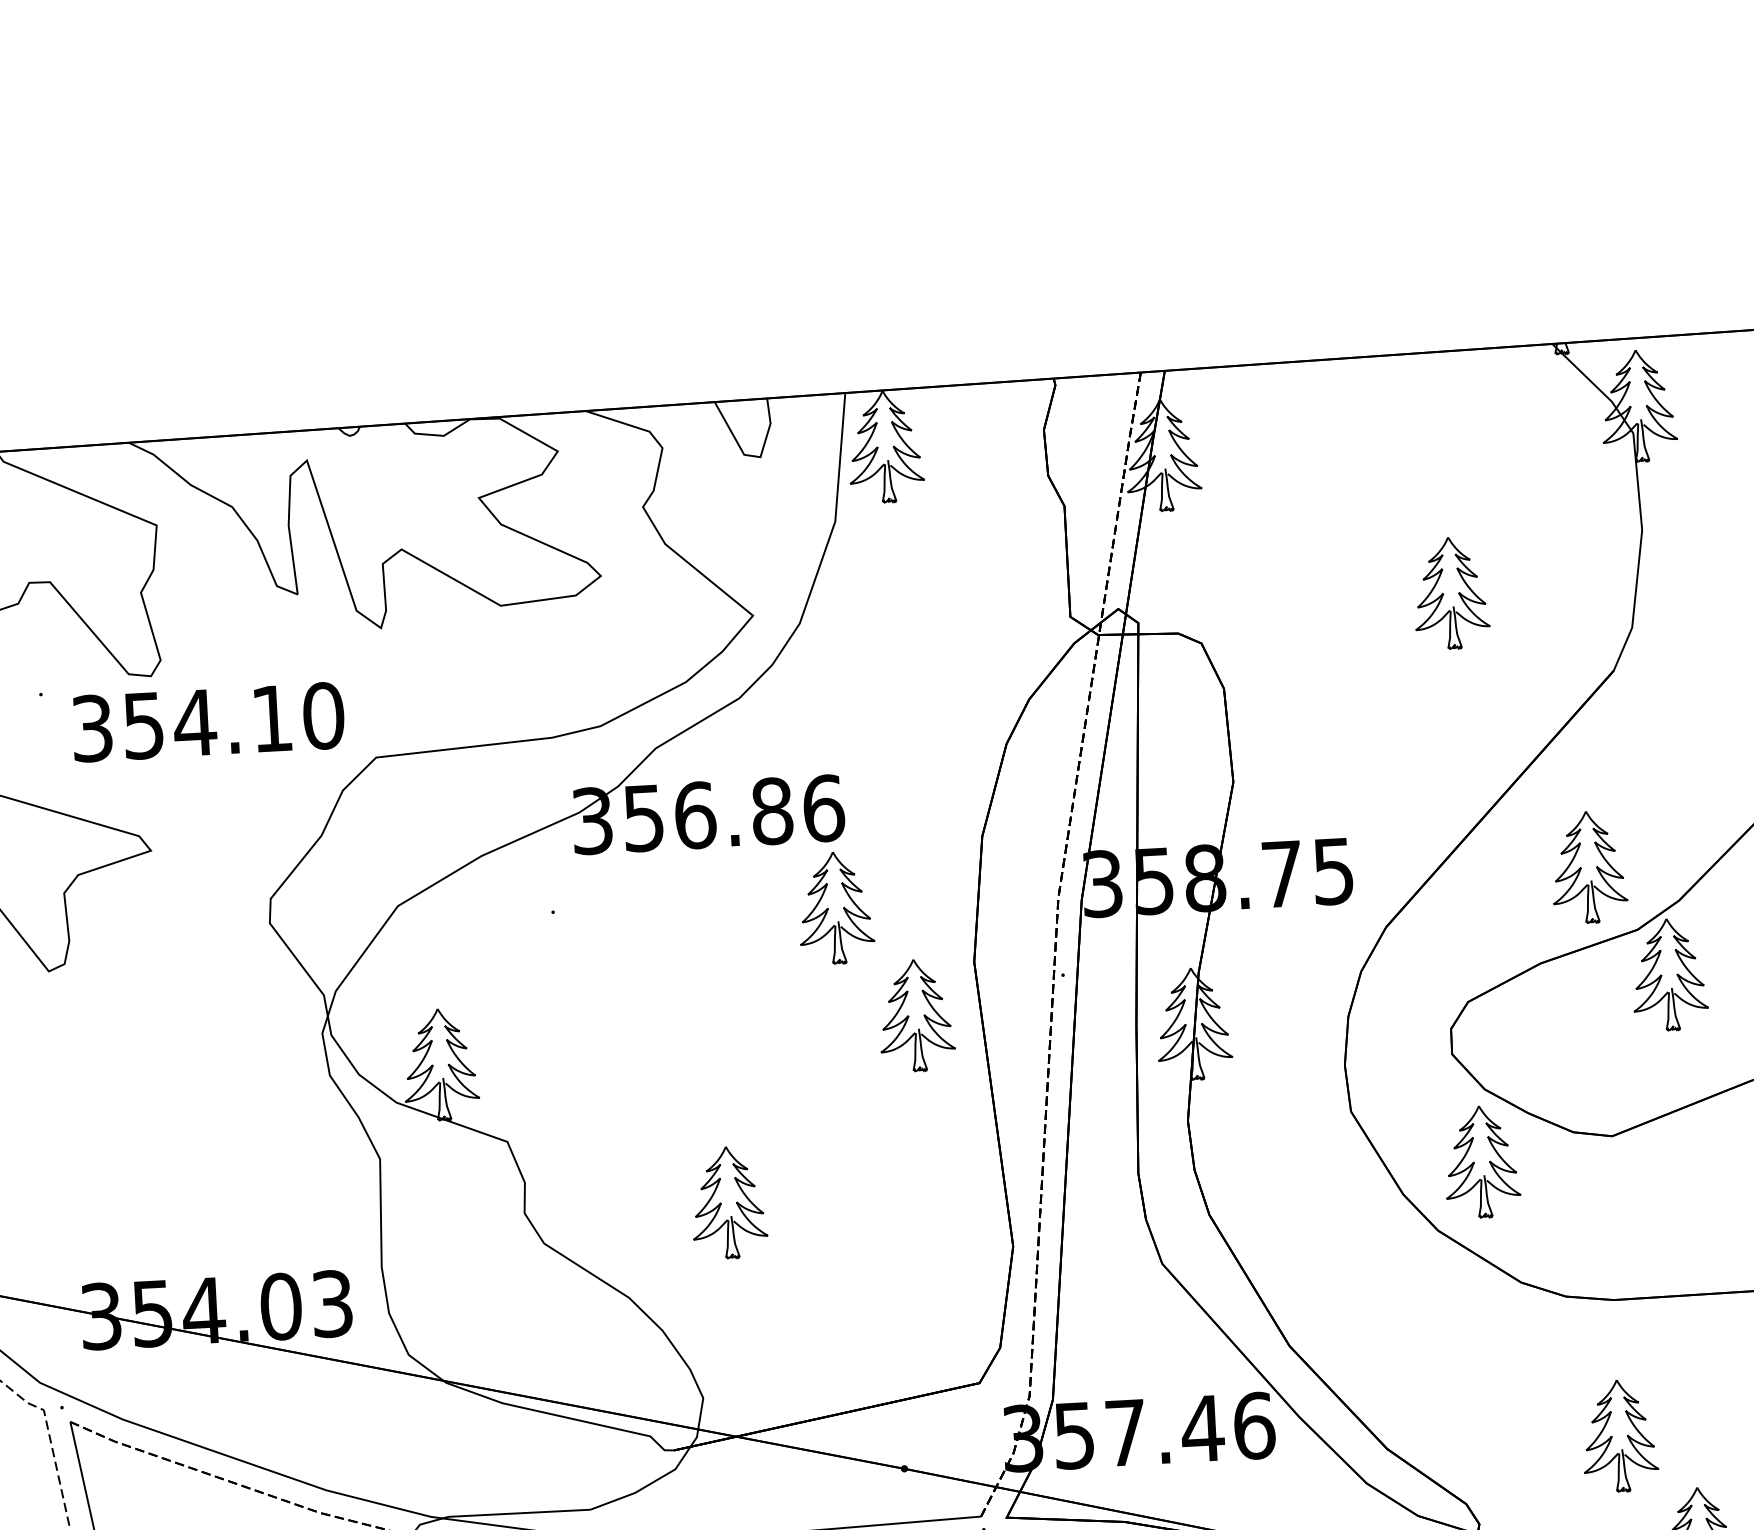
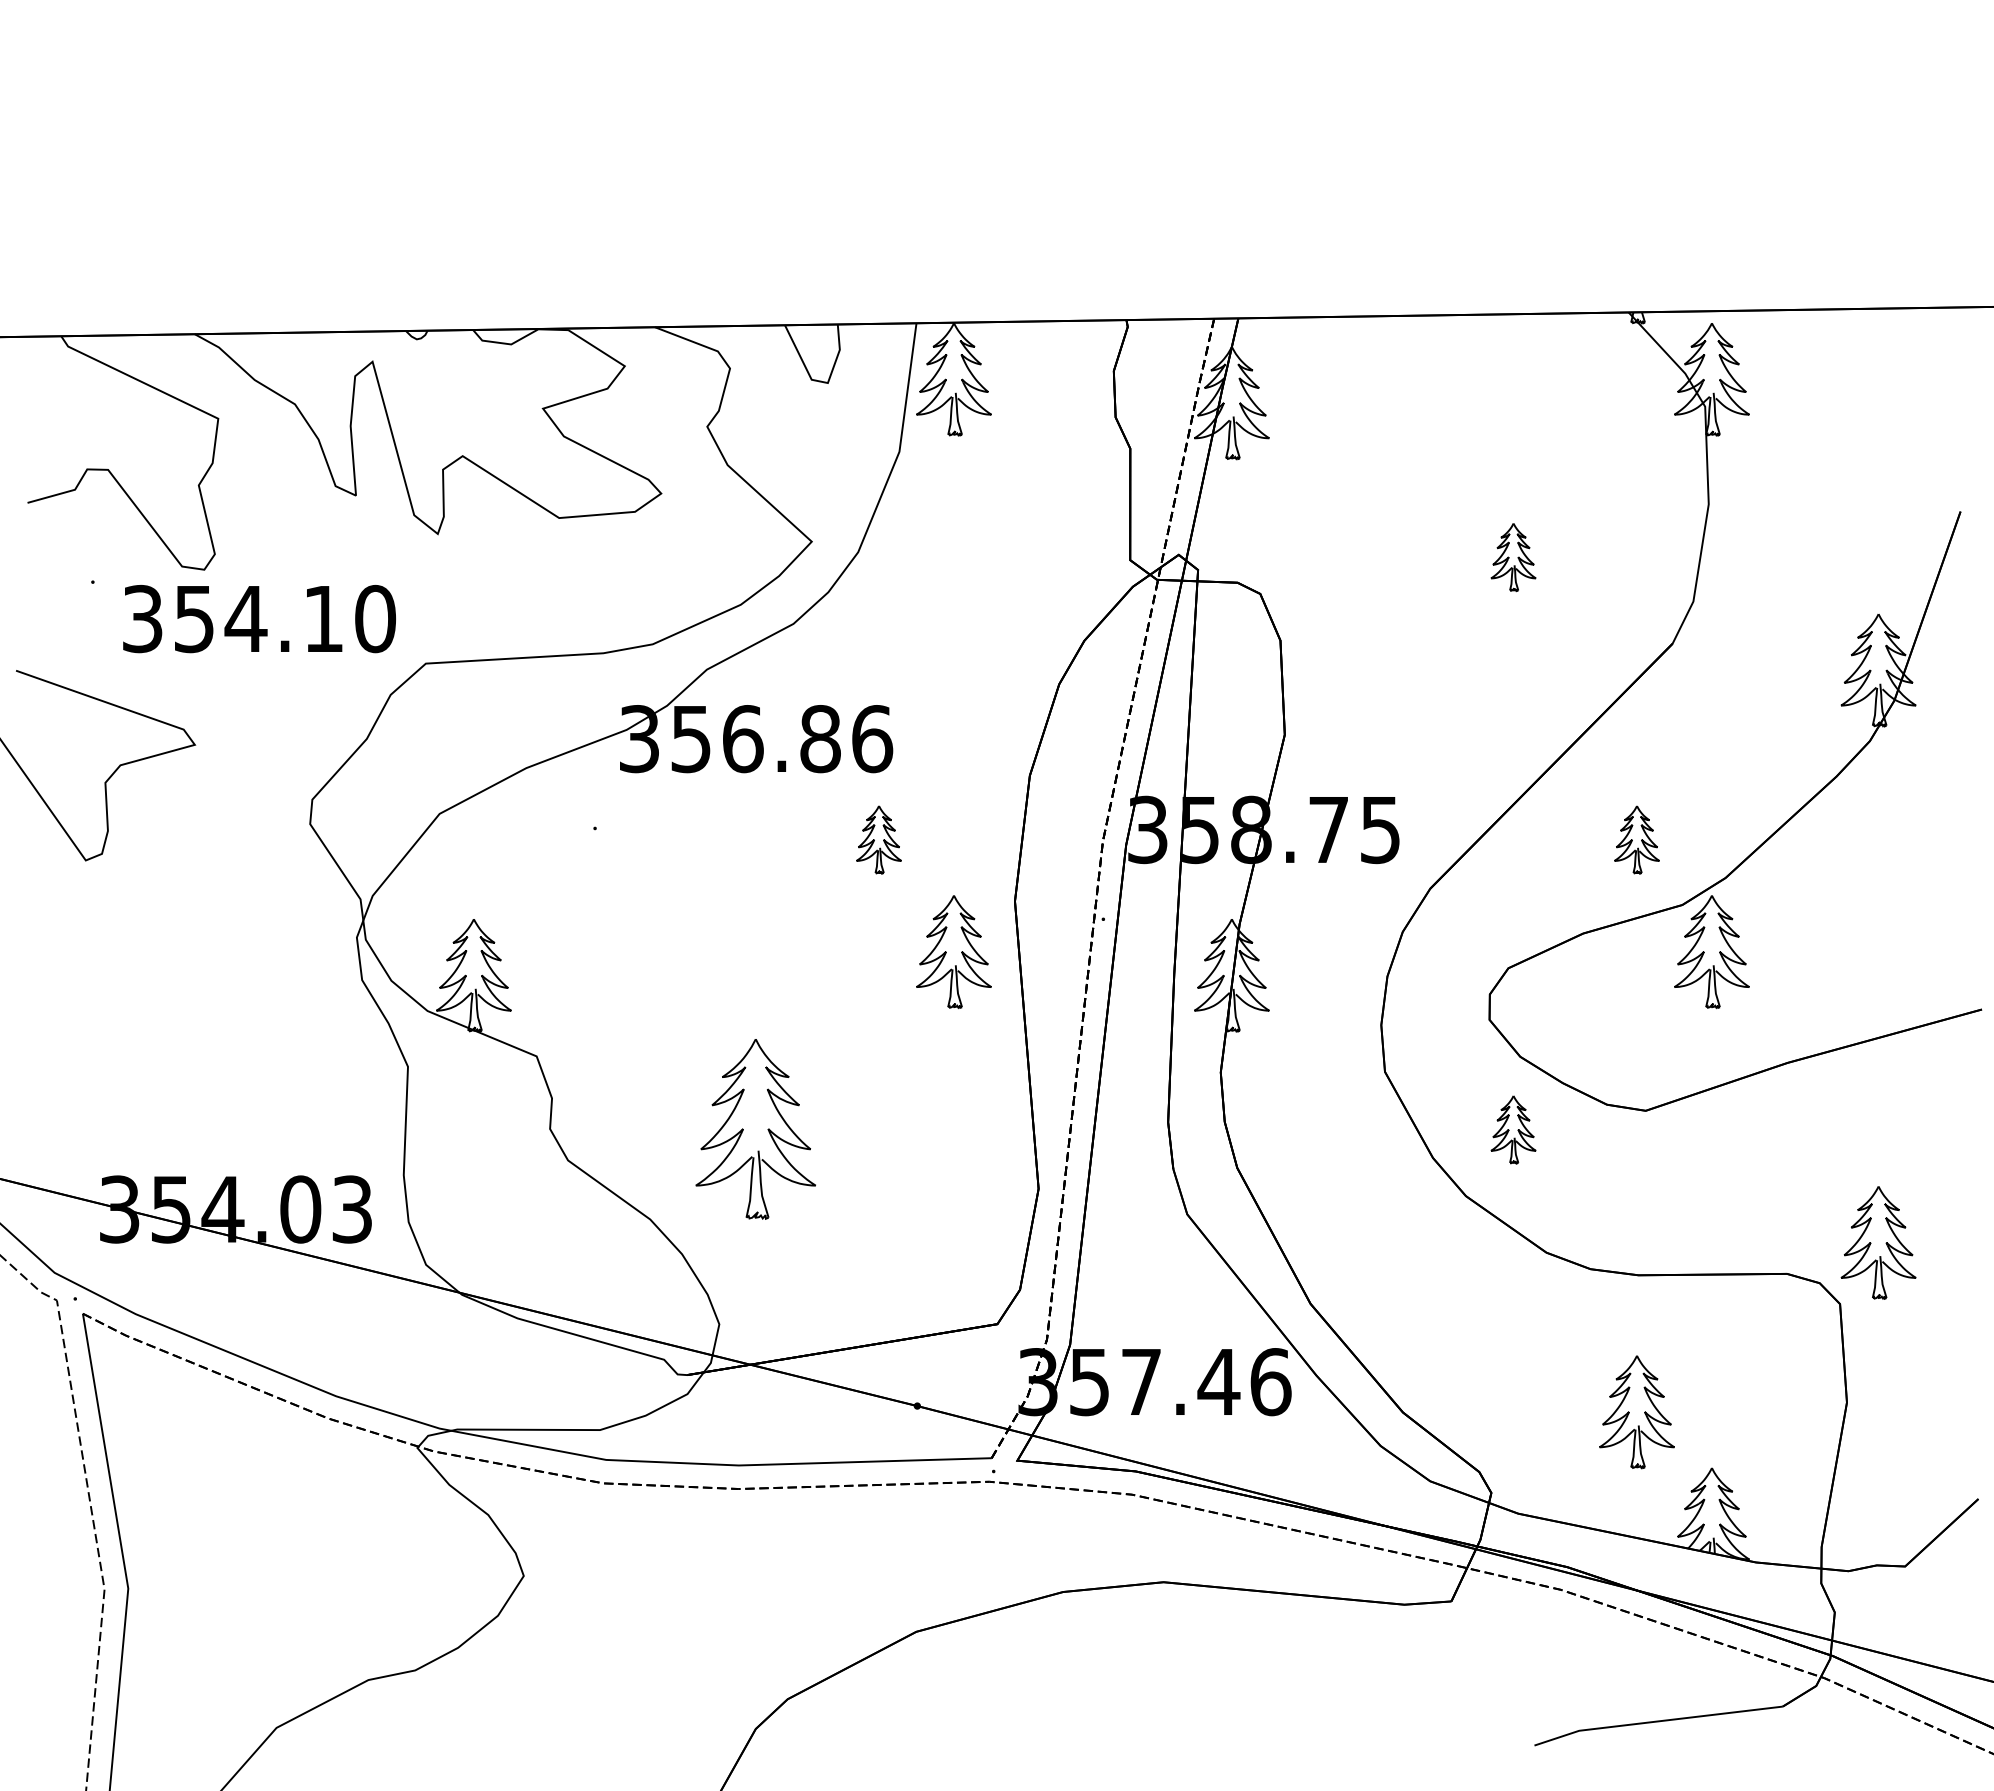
part: (1451, 593) -> (1513, 557), size x0.6
part: (1588, 867) -> (1636, 839), size x0.6
part: (835, 907) -> (878, 839), size x0.6
part: (1481, 1161) -> (1513, 1129), size x0.6
part: (728, 1202) -> (755, 1129), size x1.6

